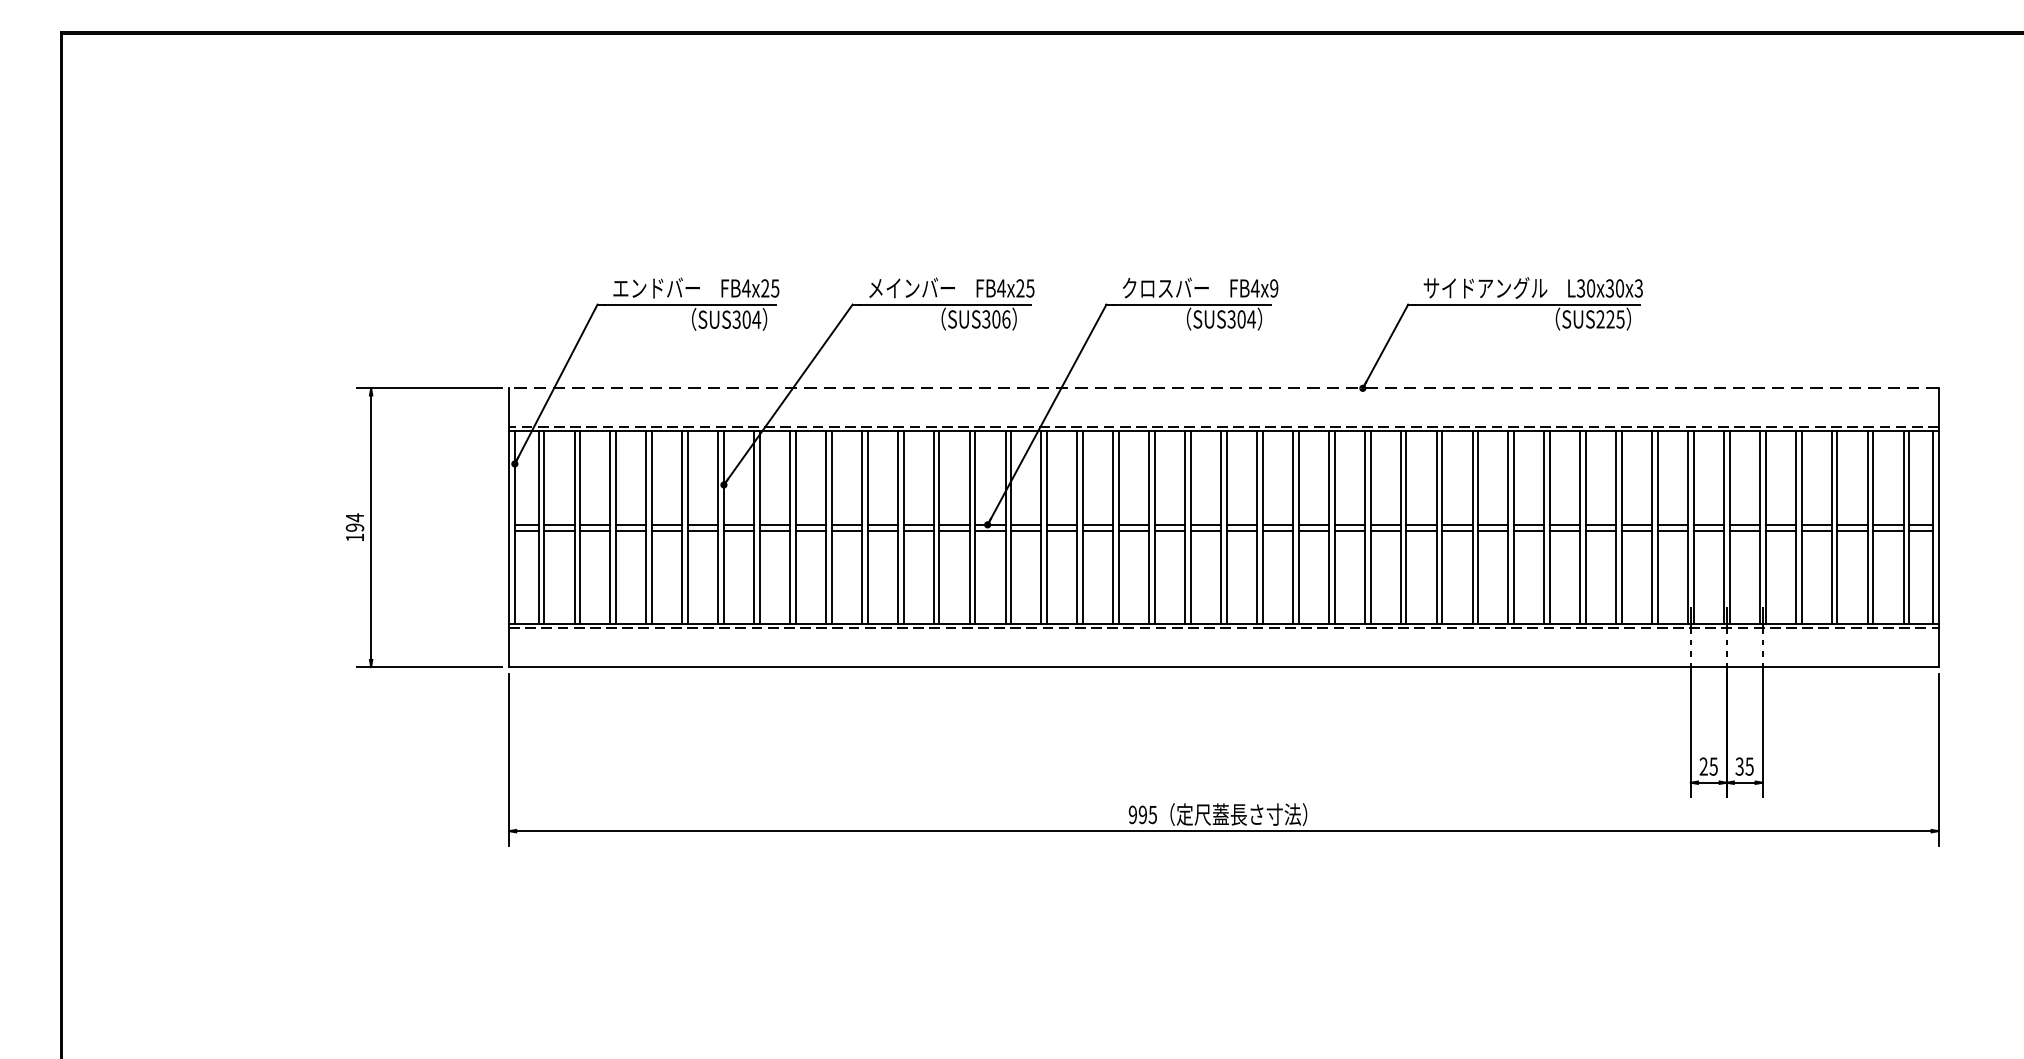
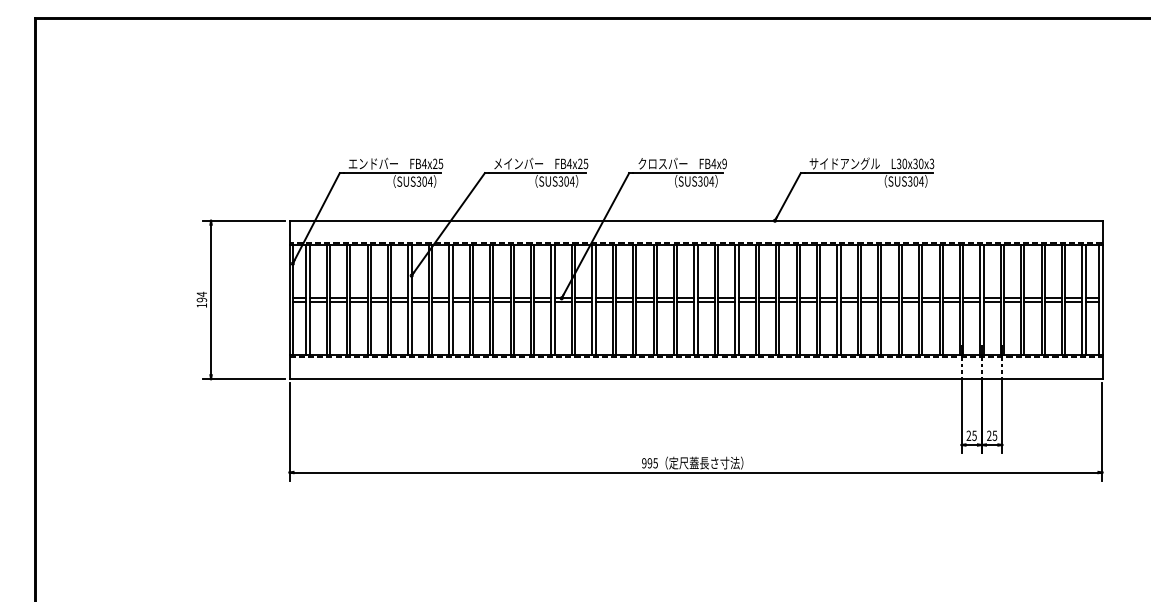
text: (1004, 319) -> (571, 181), SUS306 -> SUS304
text: (1609, 319) -> (915, 181), SUS225 -> SUS304
line: (1223, 387) -> (695, 220), dashed -> solid
text: (1740, 767) -> (989, 436), 35 -> 25

